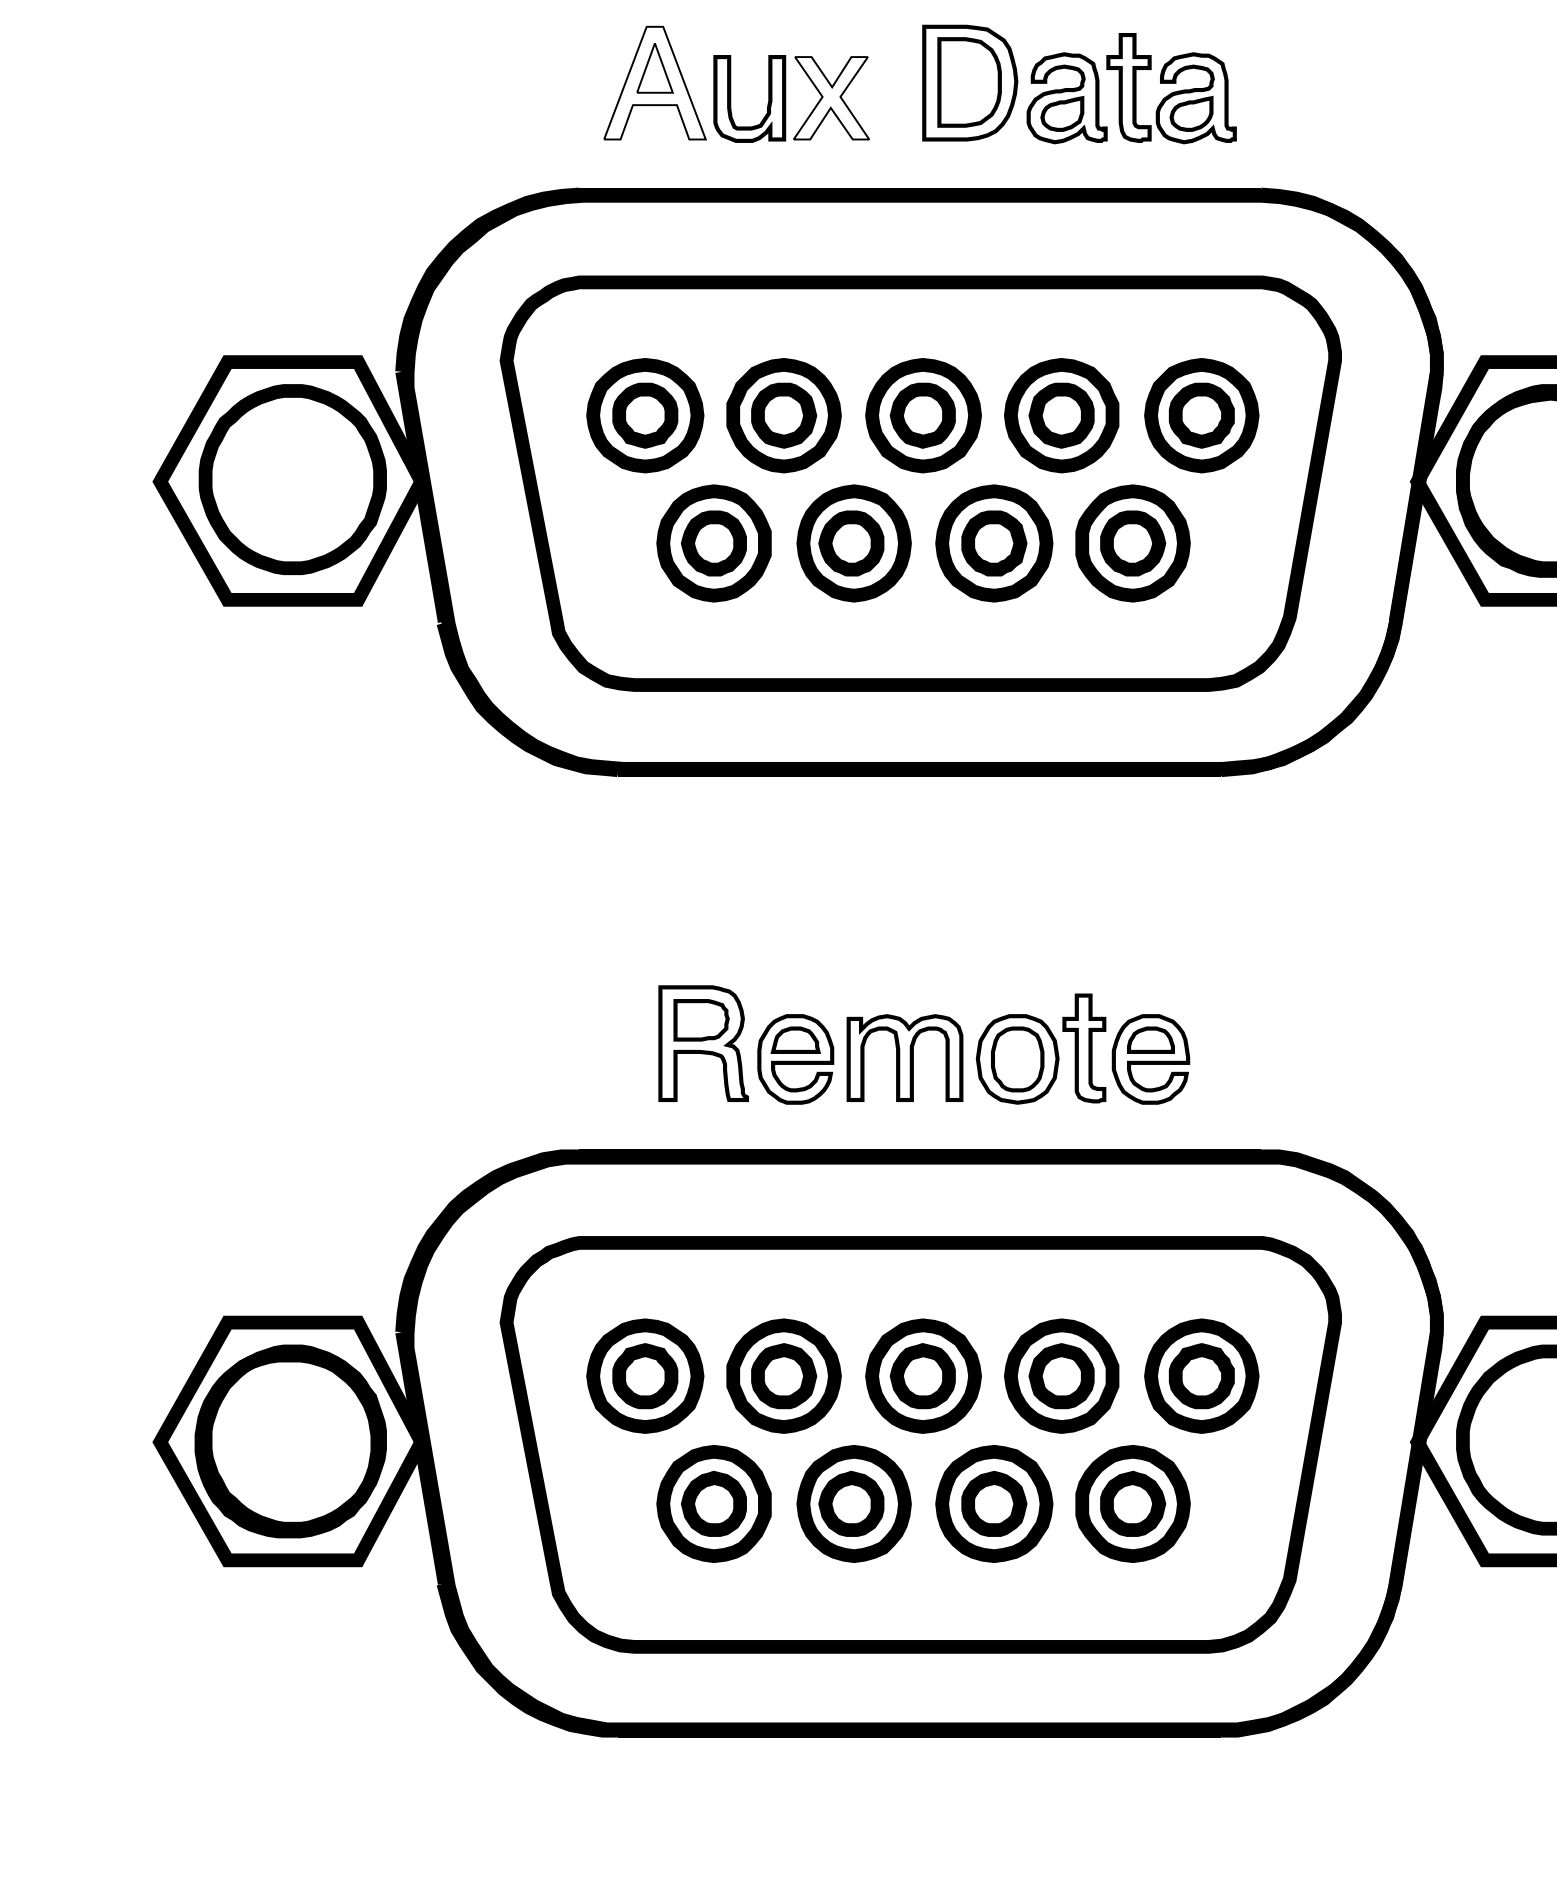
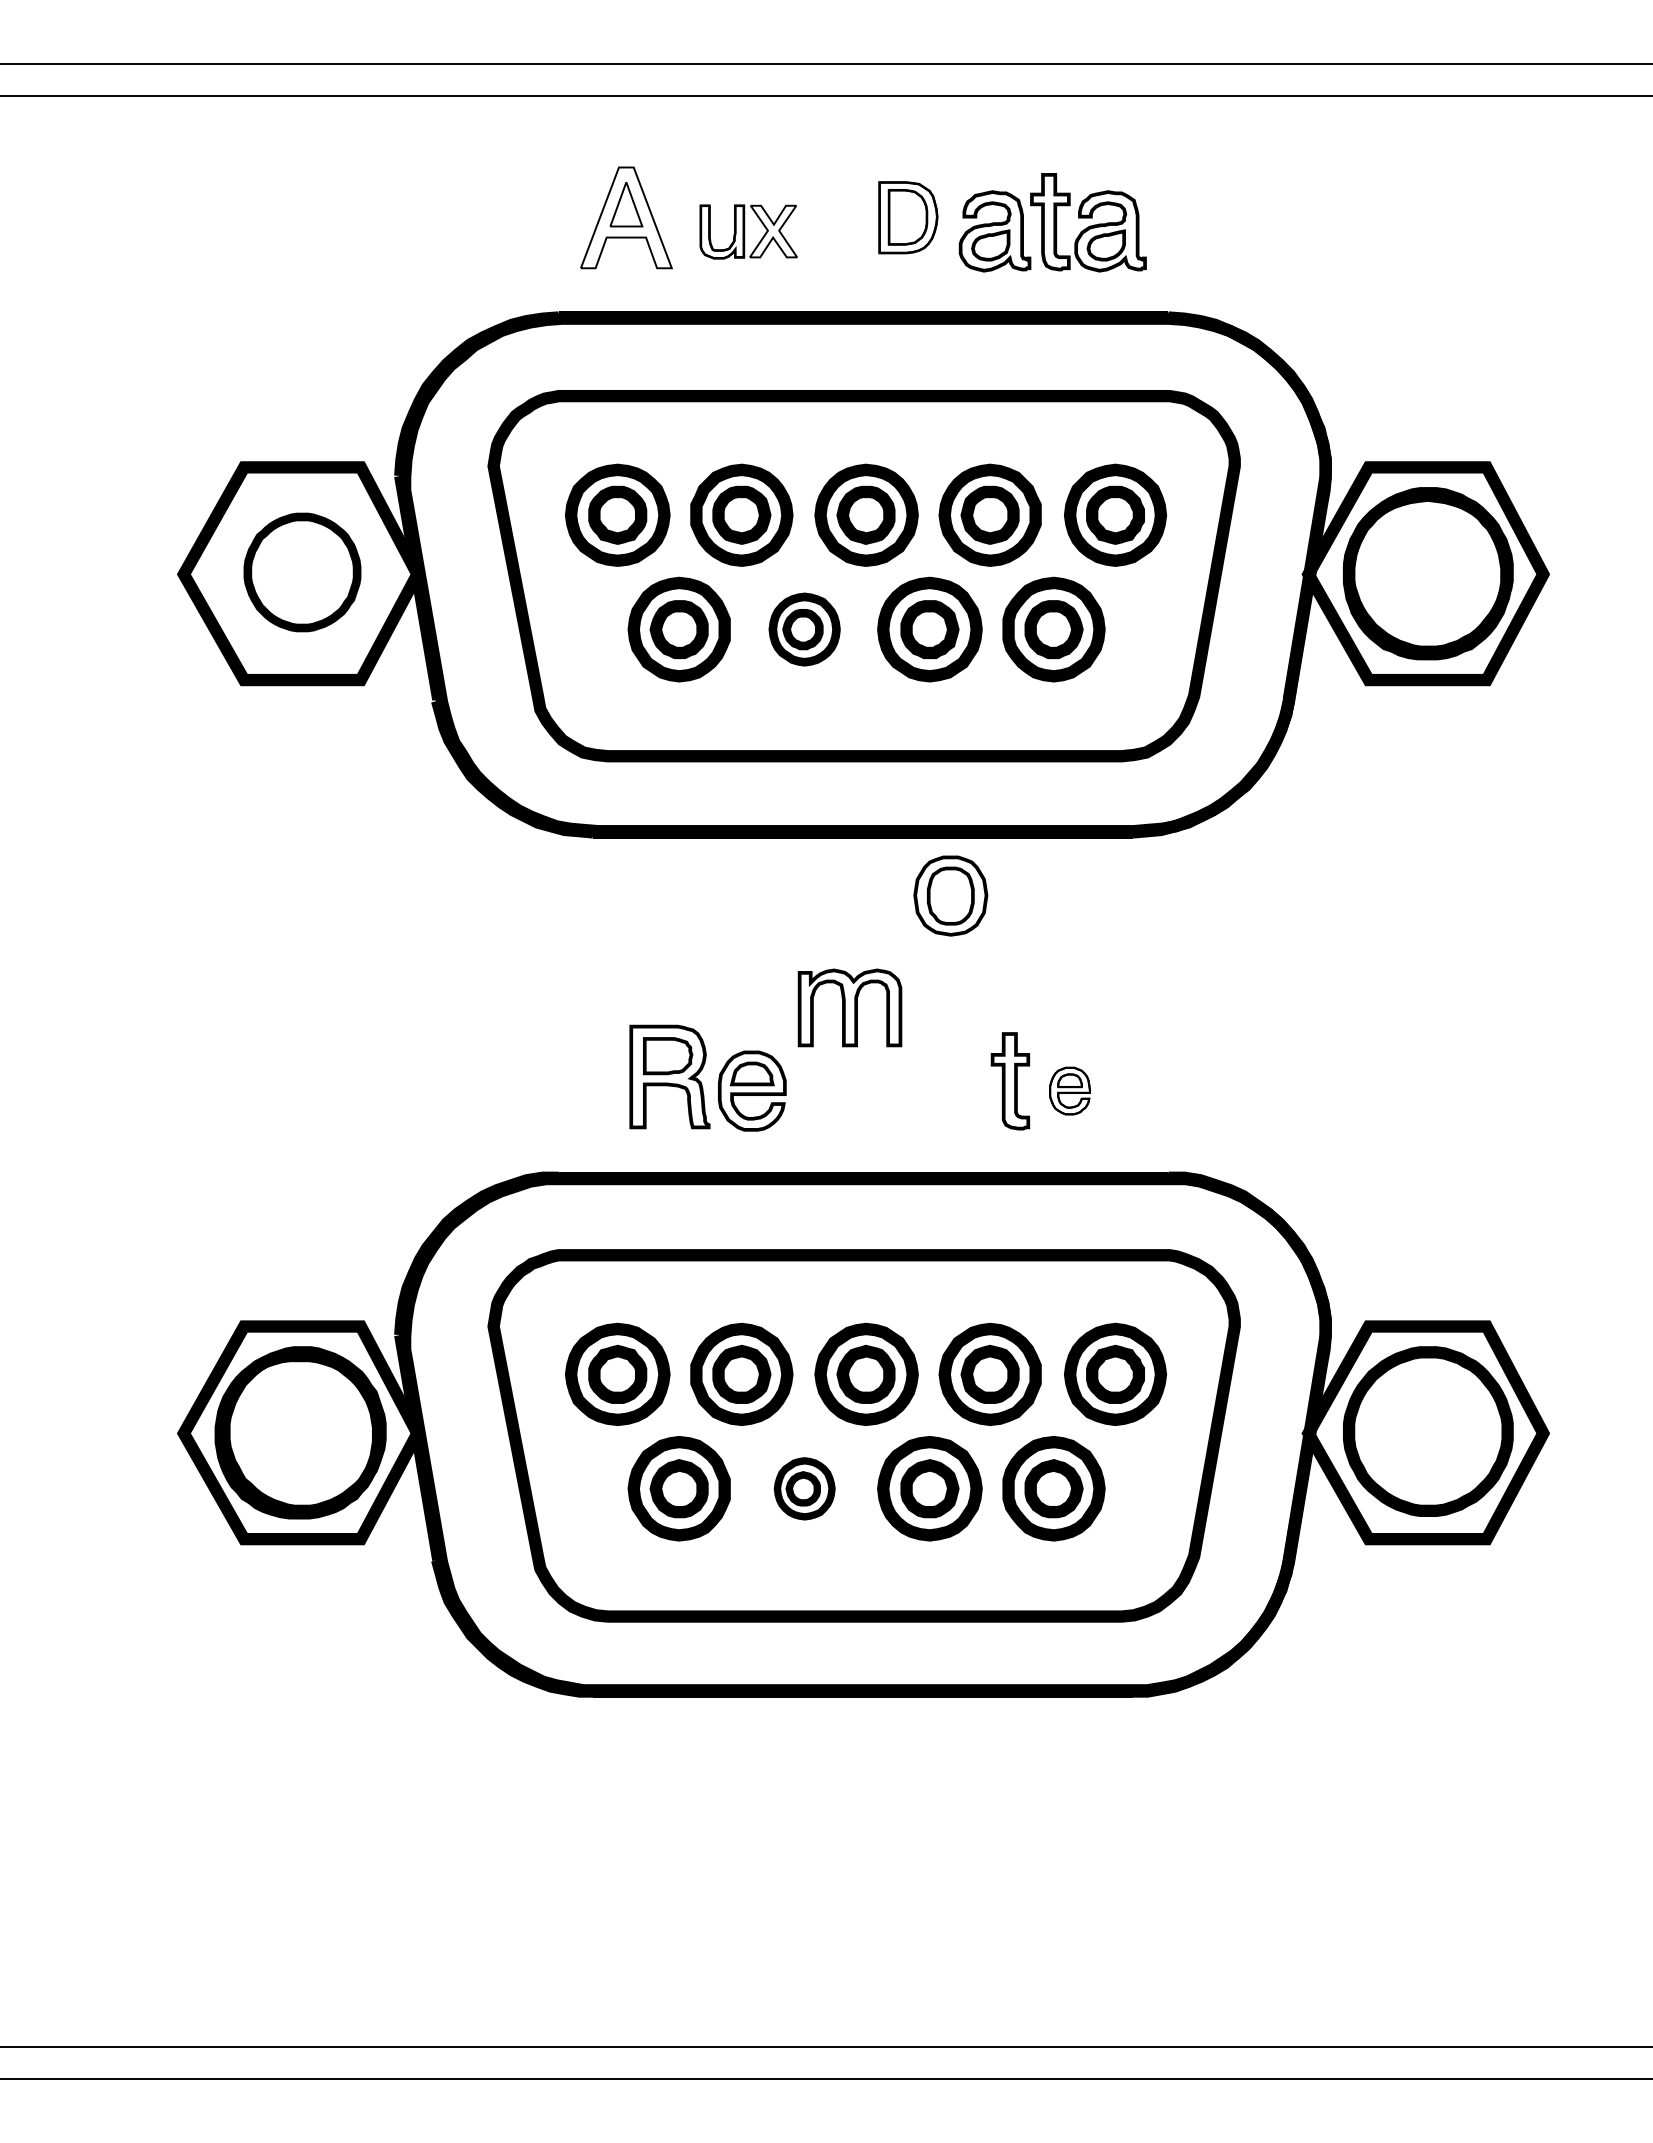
part: (970, 82) -> (908, 217), size x0.7
part: (791, 98) -> (748, 231), size x0.7
part: (292, 479) -> (302, 572), size x0.7
part: (854, 543) -> (804, 629), size x0.7
part: (904, 1057) -> (849, 1007), moved
part: (1017, 1058) -> (950, 895), moved
part: (1150, 1058) -> (1069, 1090), size x0.6
part: (854, 1503) -> (804, 1488), size x0.6

